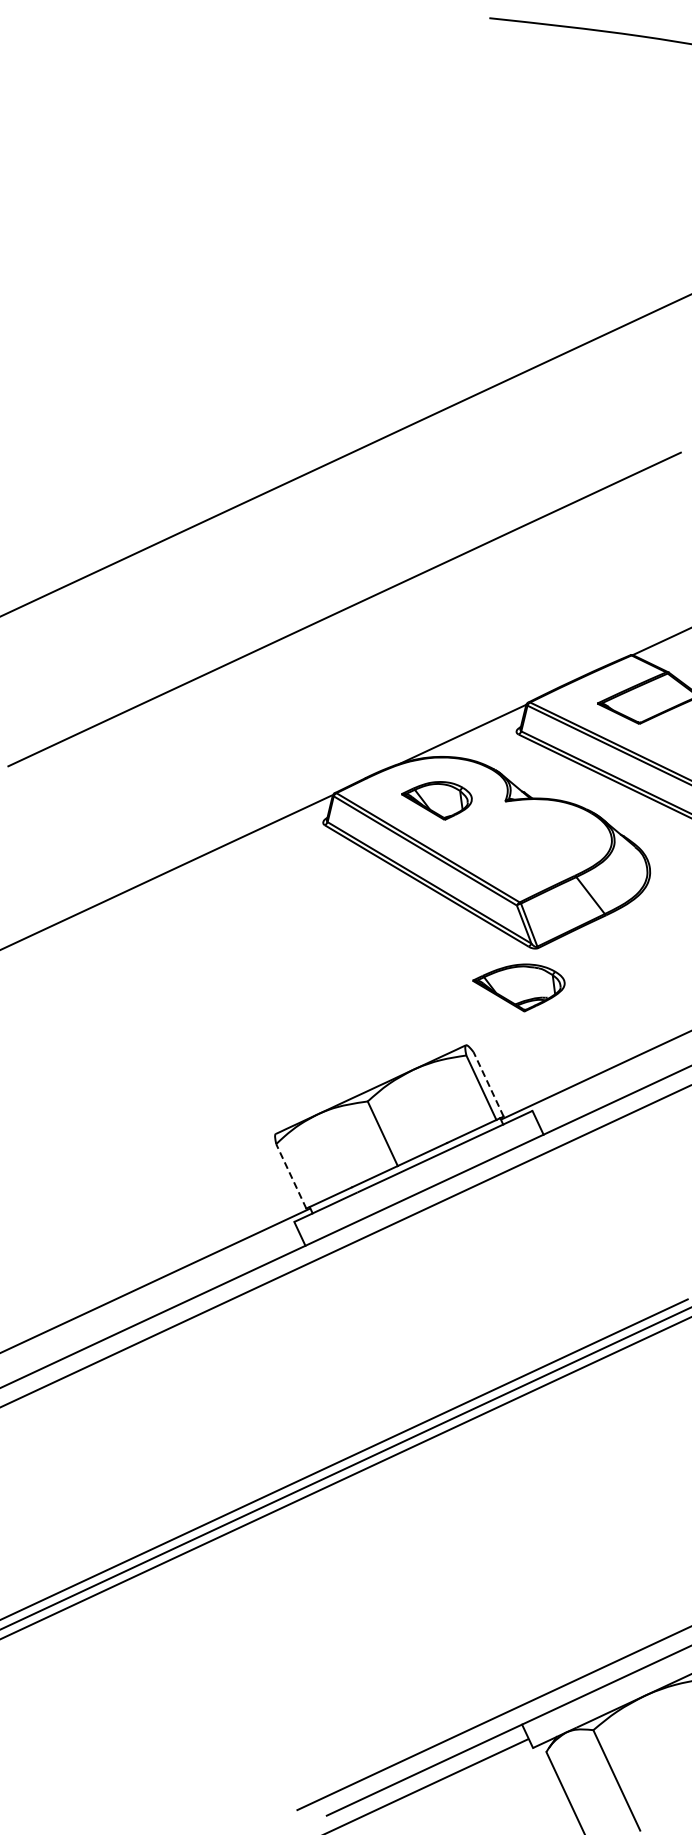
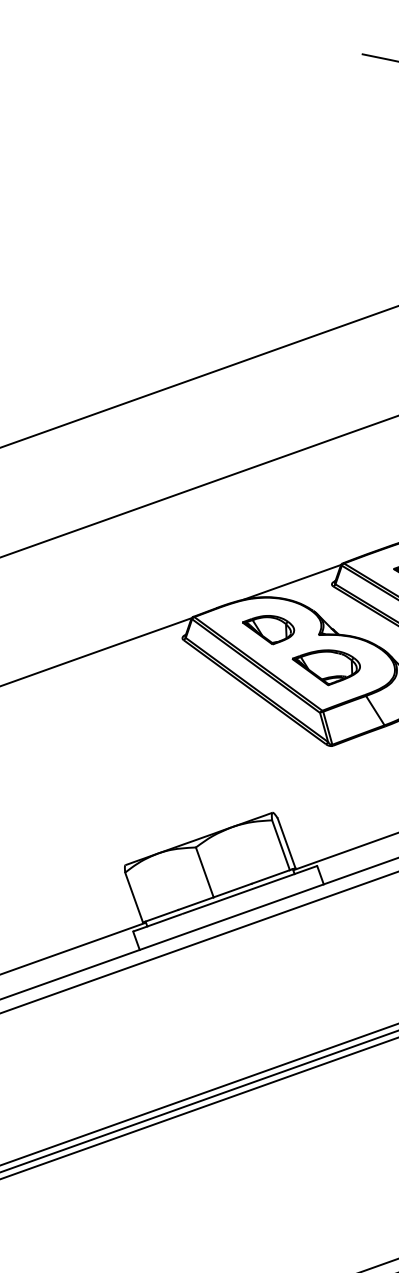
part: (518, 987) -> (325, 667), moved
line: (488, 1084) -> (286, 843), dashed -> solid
line: (291, 1176) -> (134, 897), dashed -> solid

